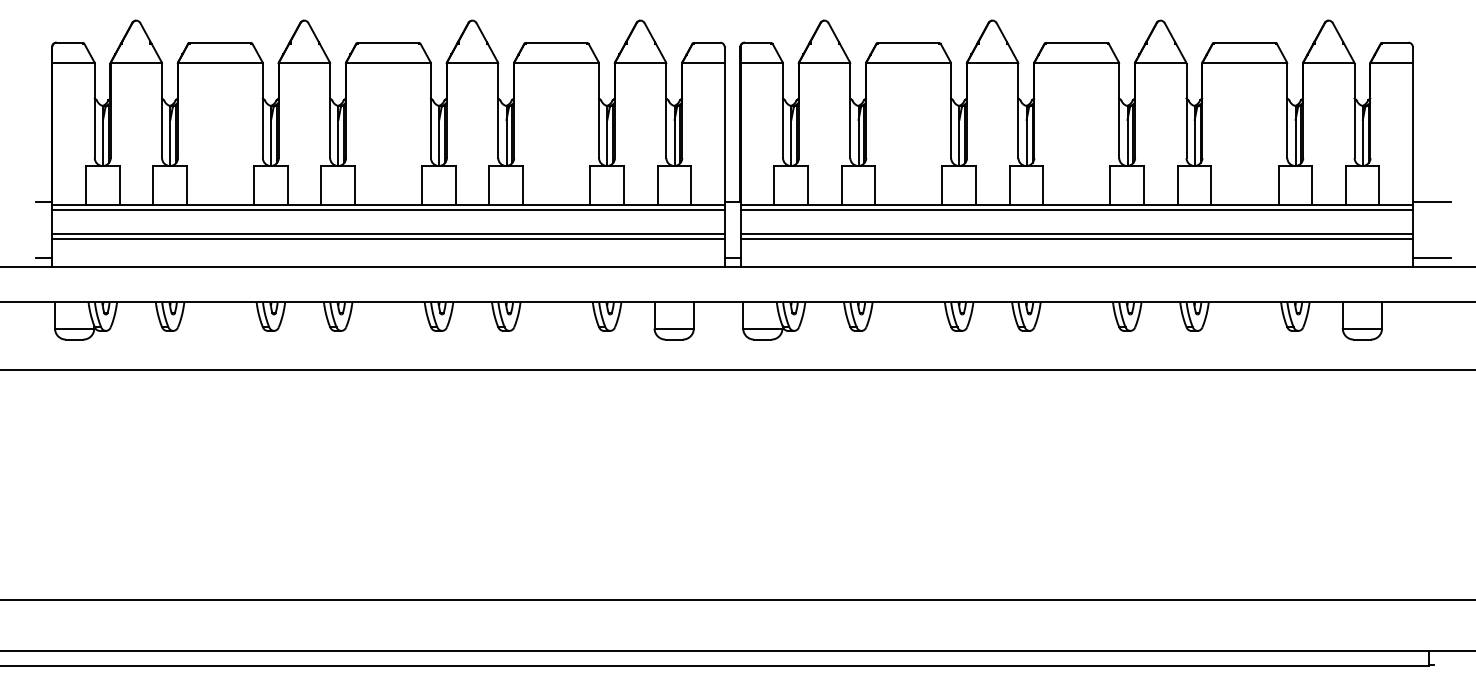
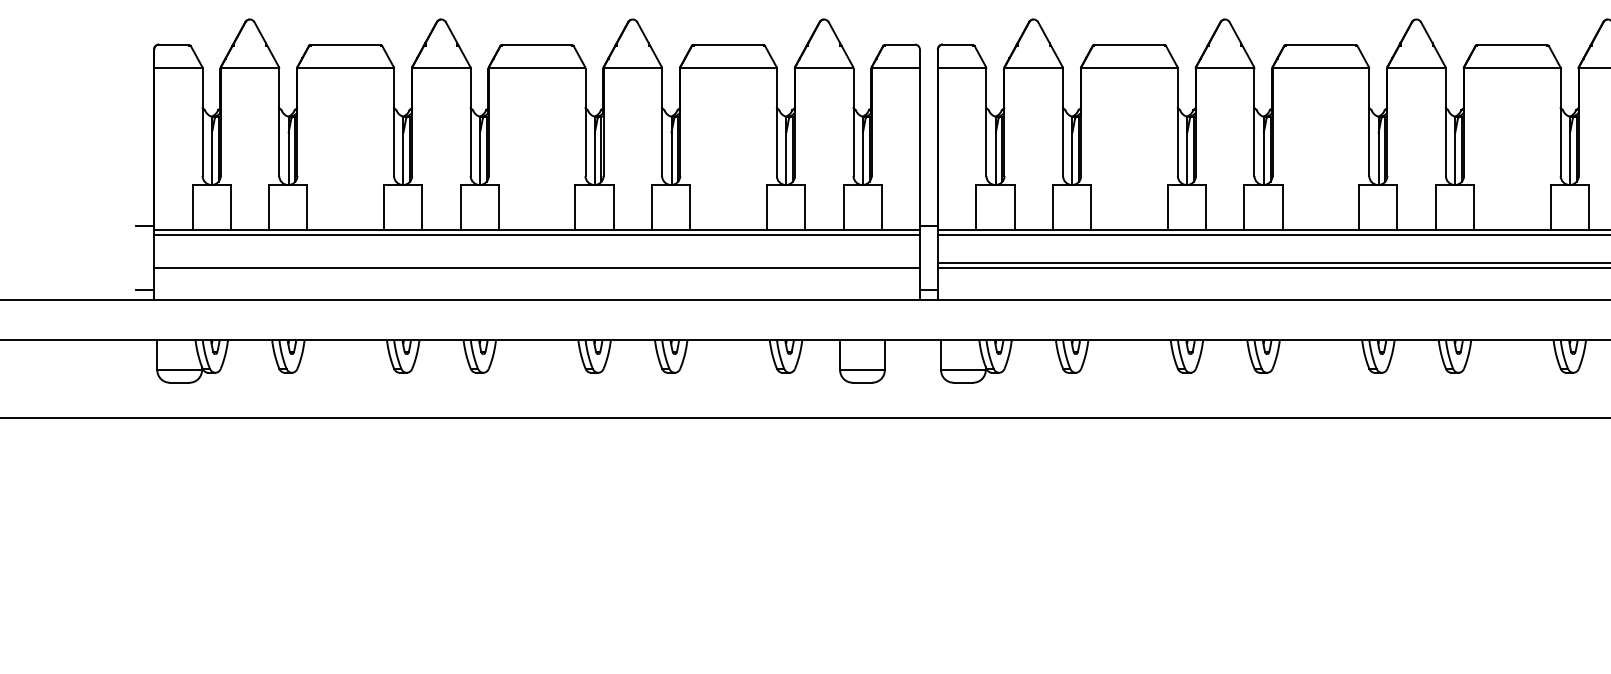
line: (388, 234) -> (537, 263), removed

